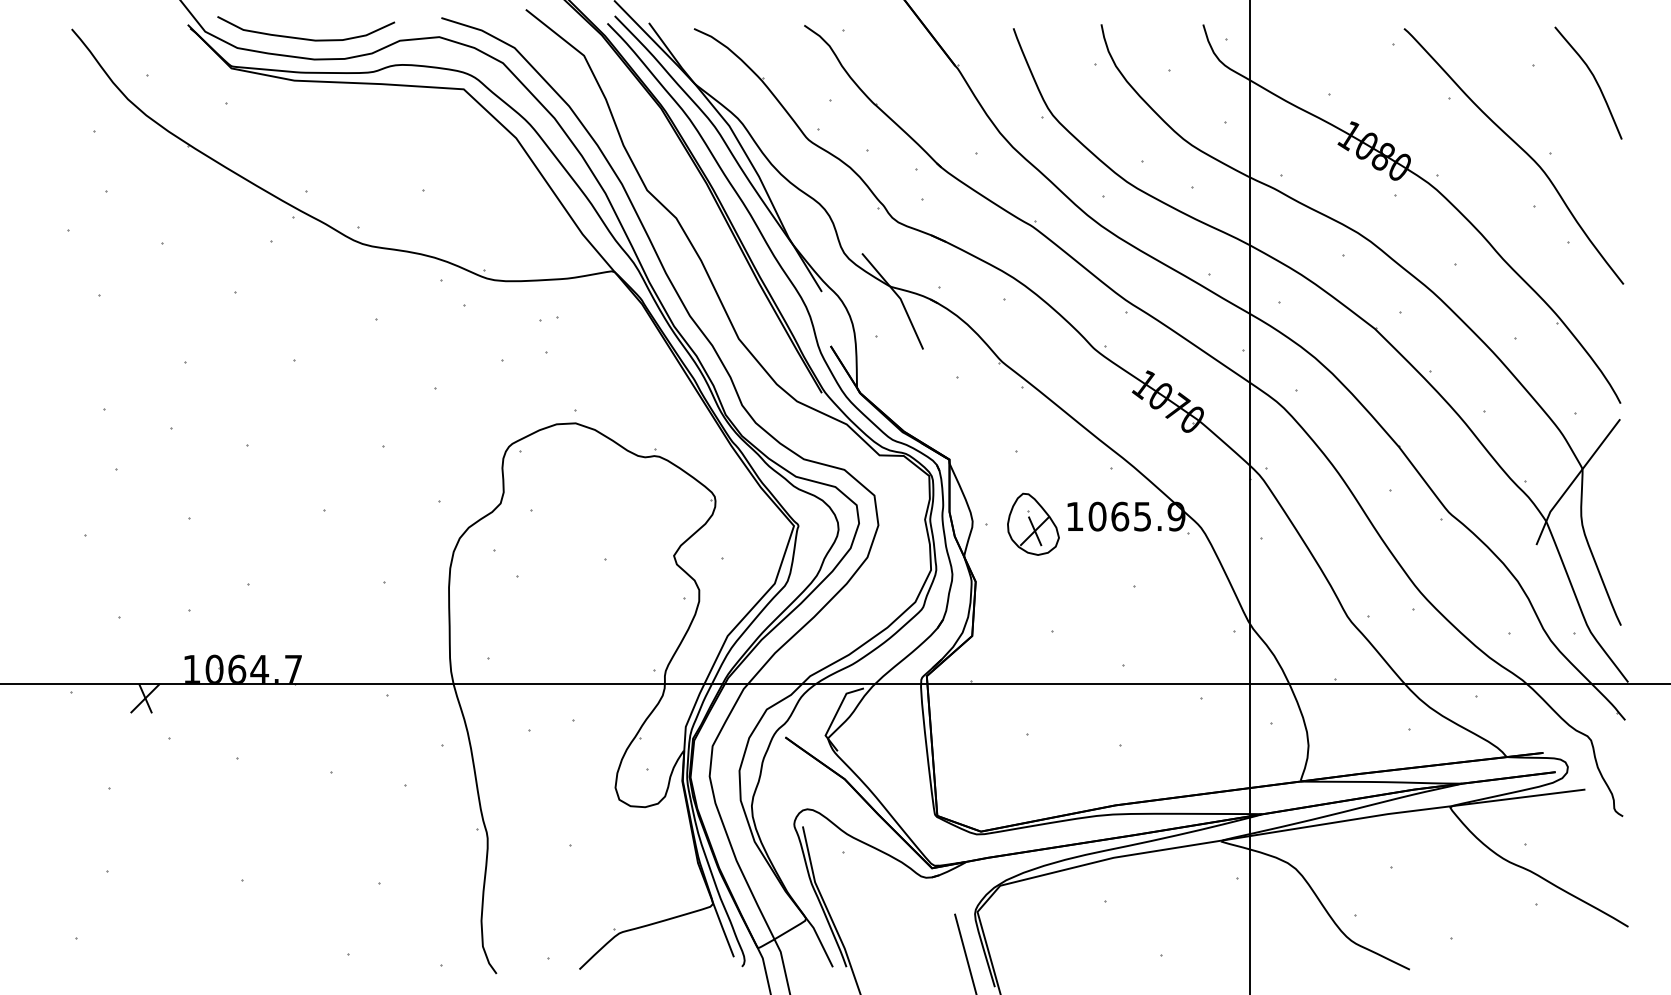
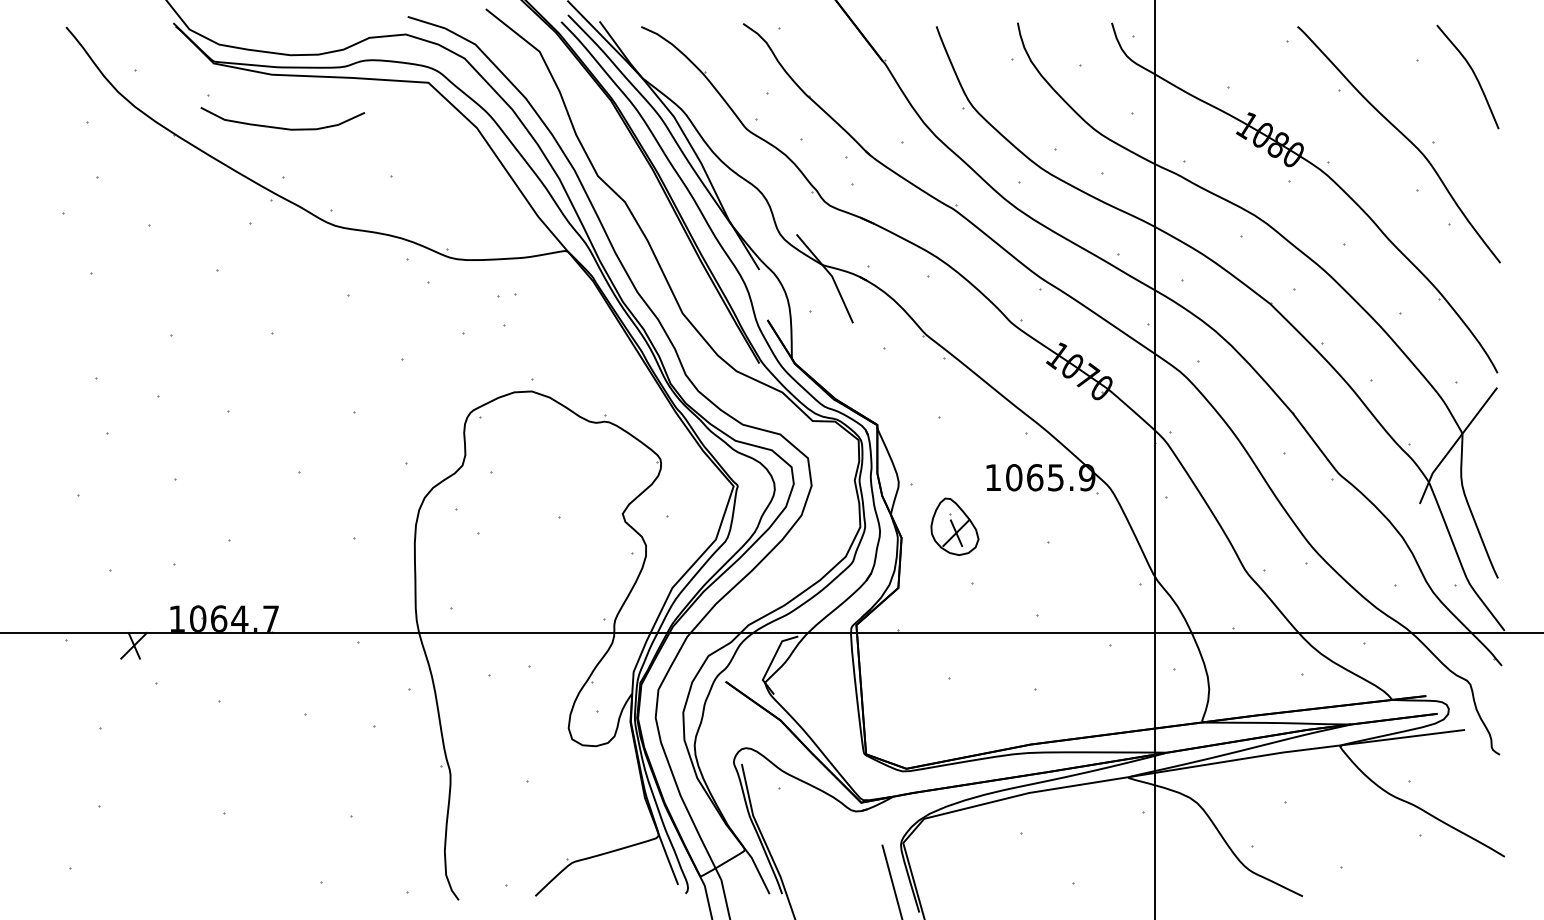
curve: (305, 38) -> (282, 127), moved
part: (1032, 524) -> (954, 526), moved

